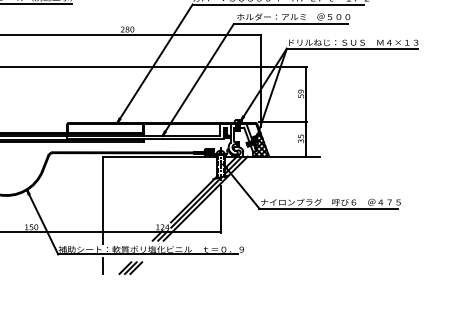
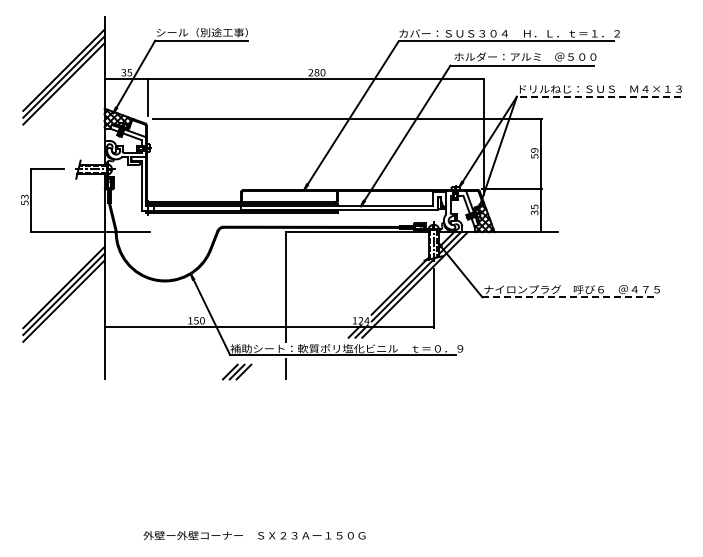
line: (351, 48) -> (598, 96), solid -> dashed
line: (328, 208) -> (569, 297), solid -> dashed
part: (130, 267) -> (236, 371), moved

